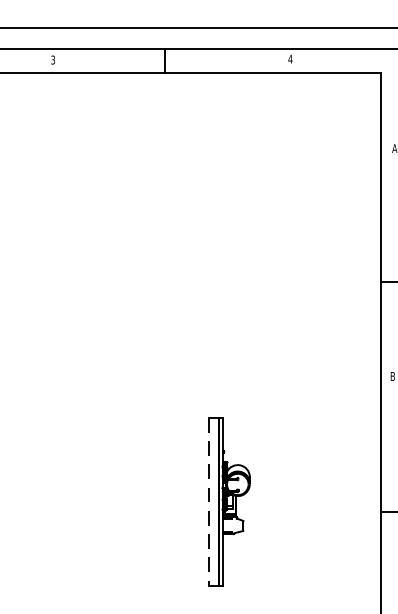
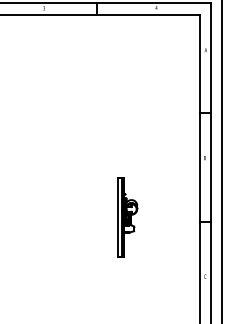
line: (208, 501) -> (117, 217), dashed -> solid

